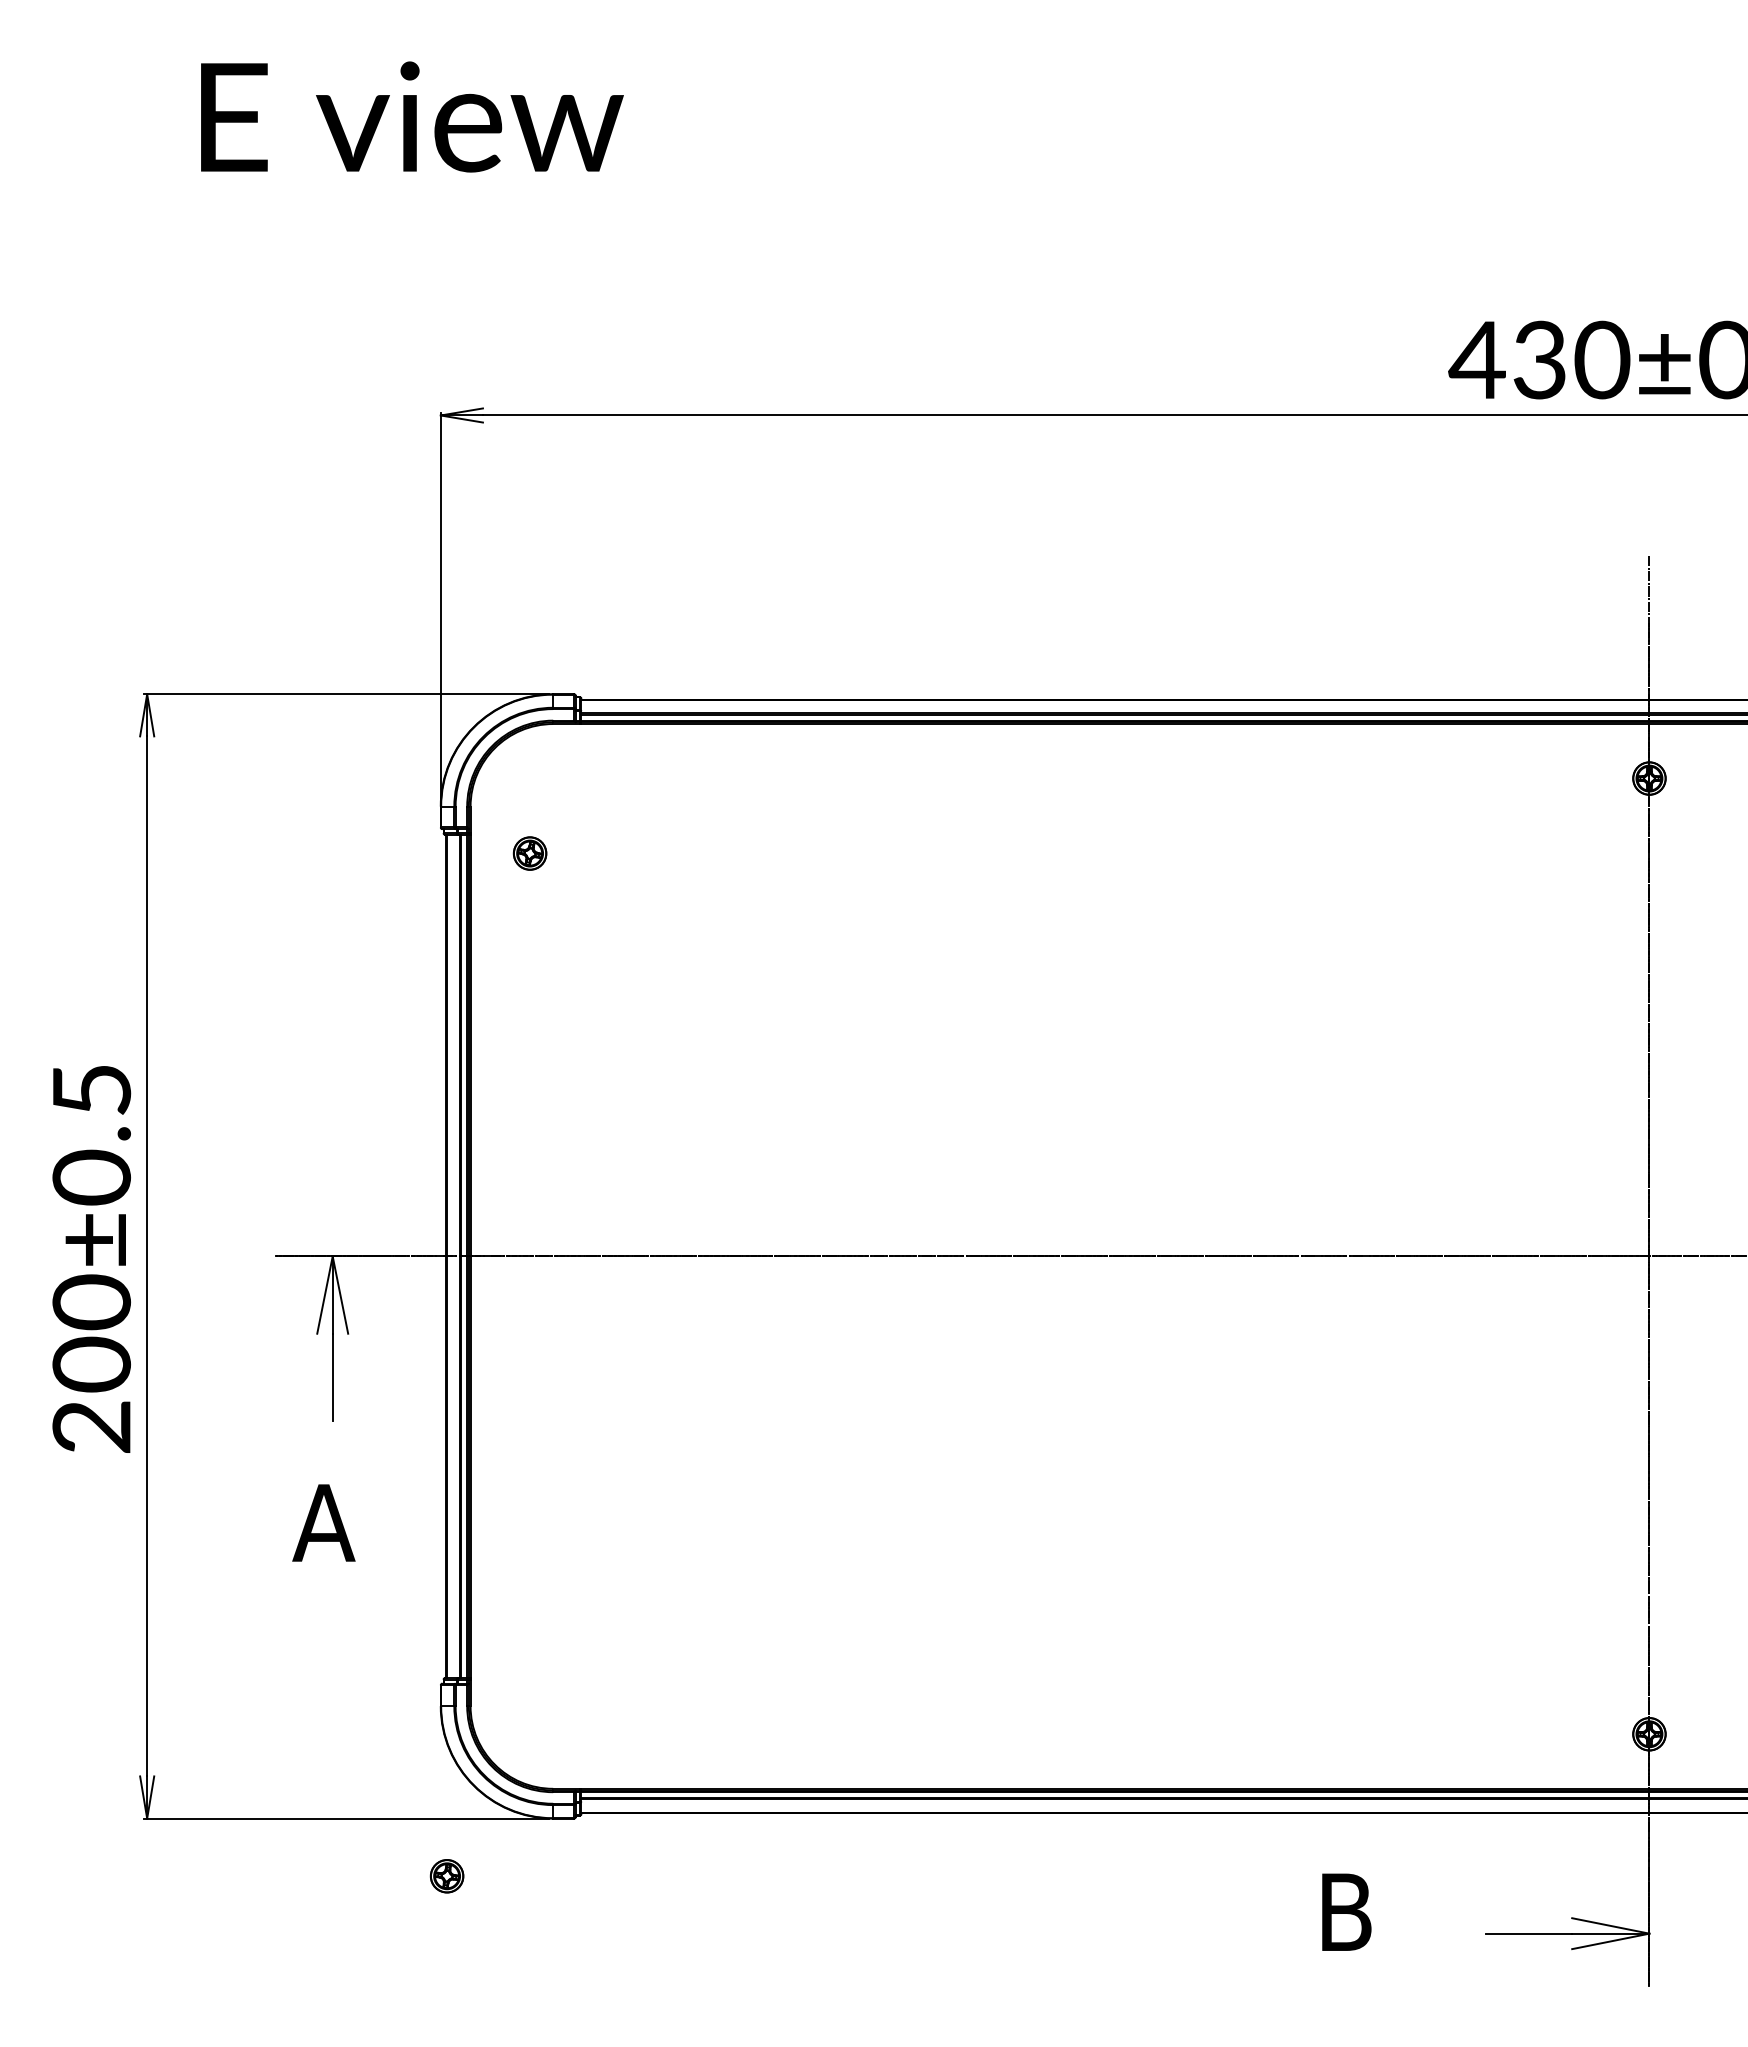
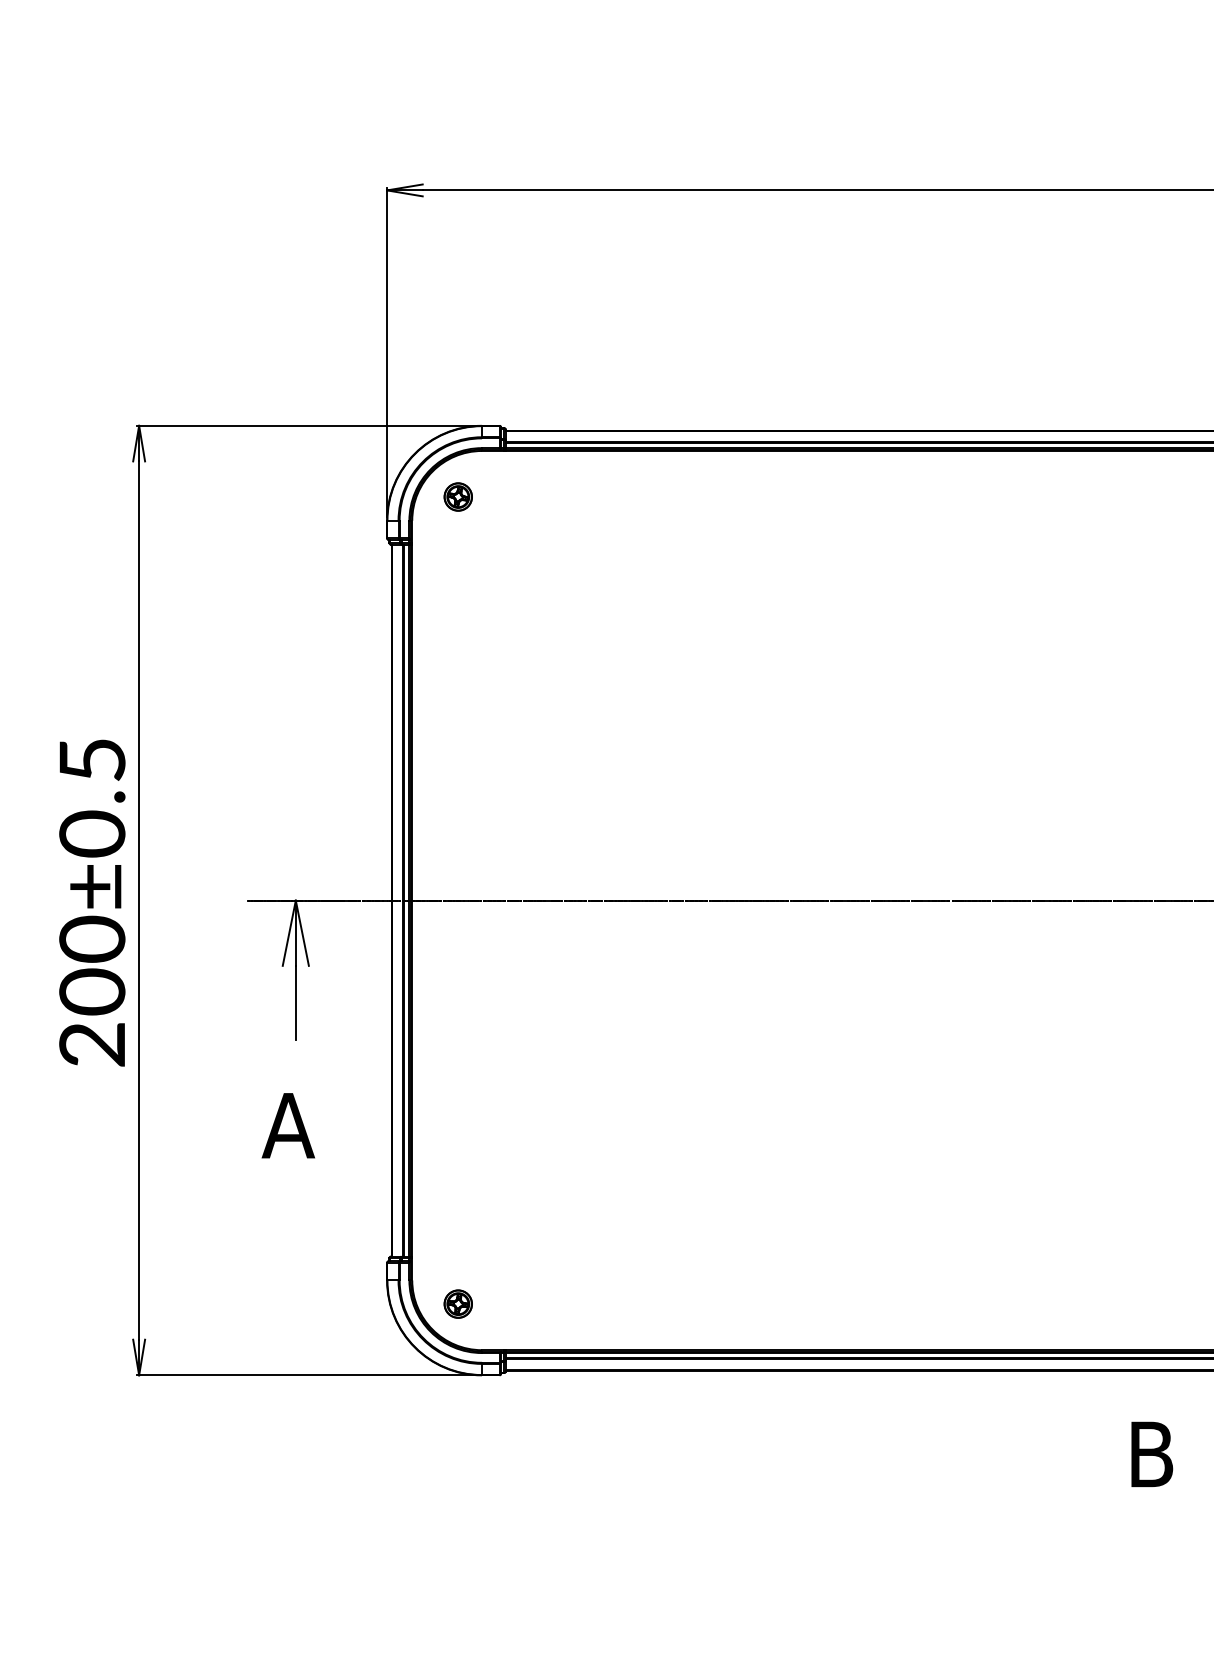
part: (529, 853) -> (457, 496), moved
part: (446, 1876) -> (457, 1304), moved

